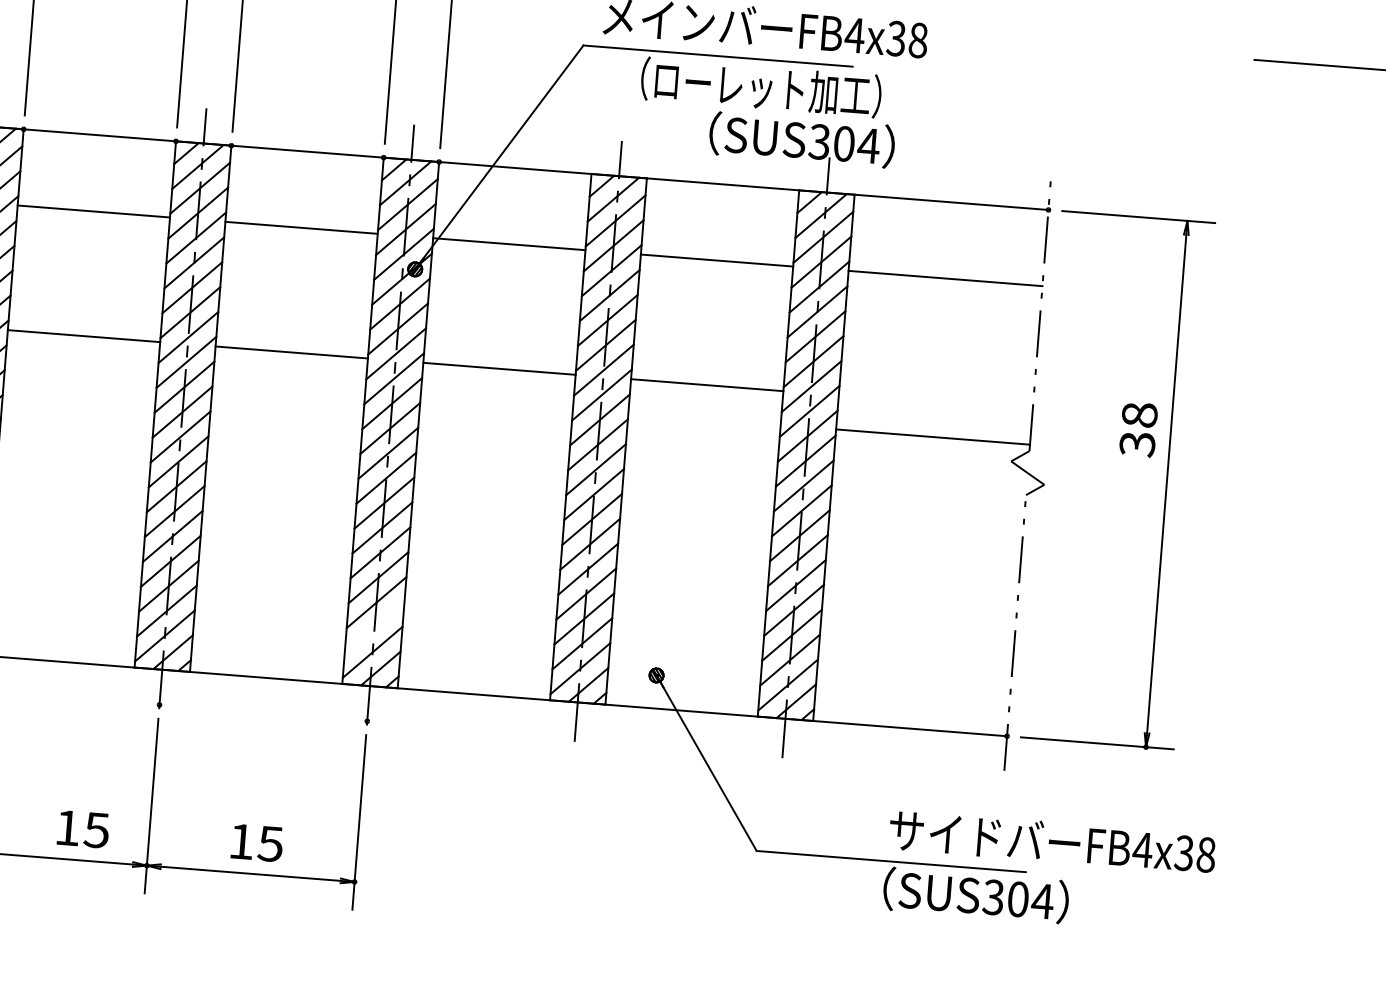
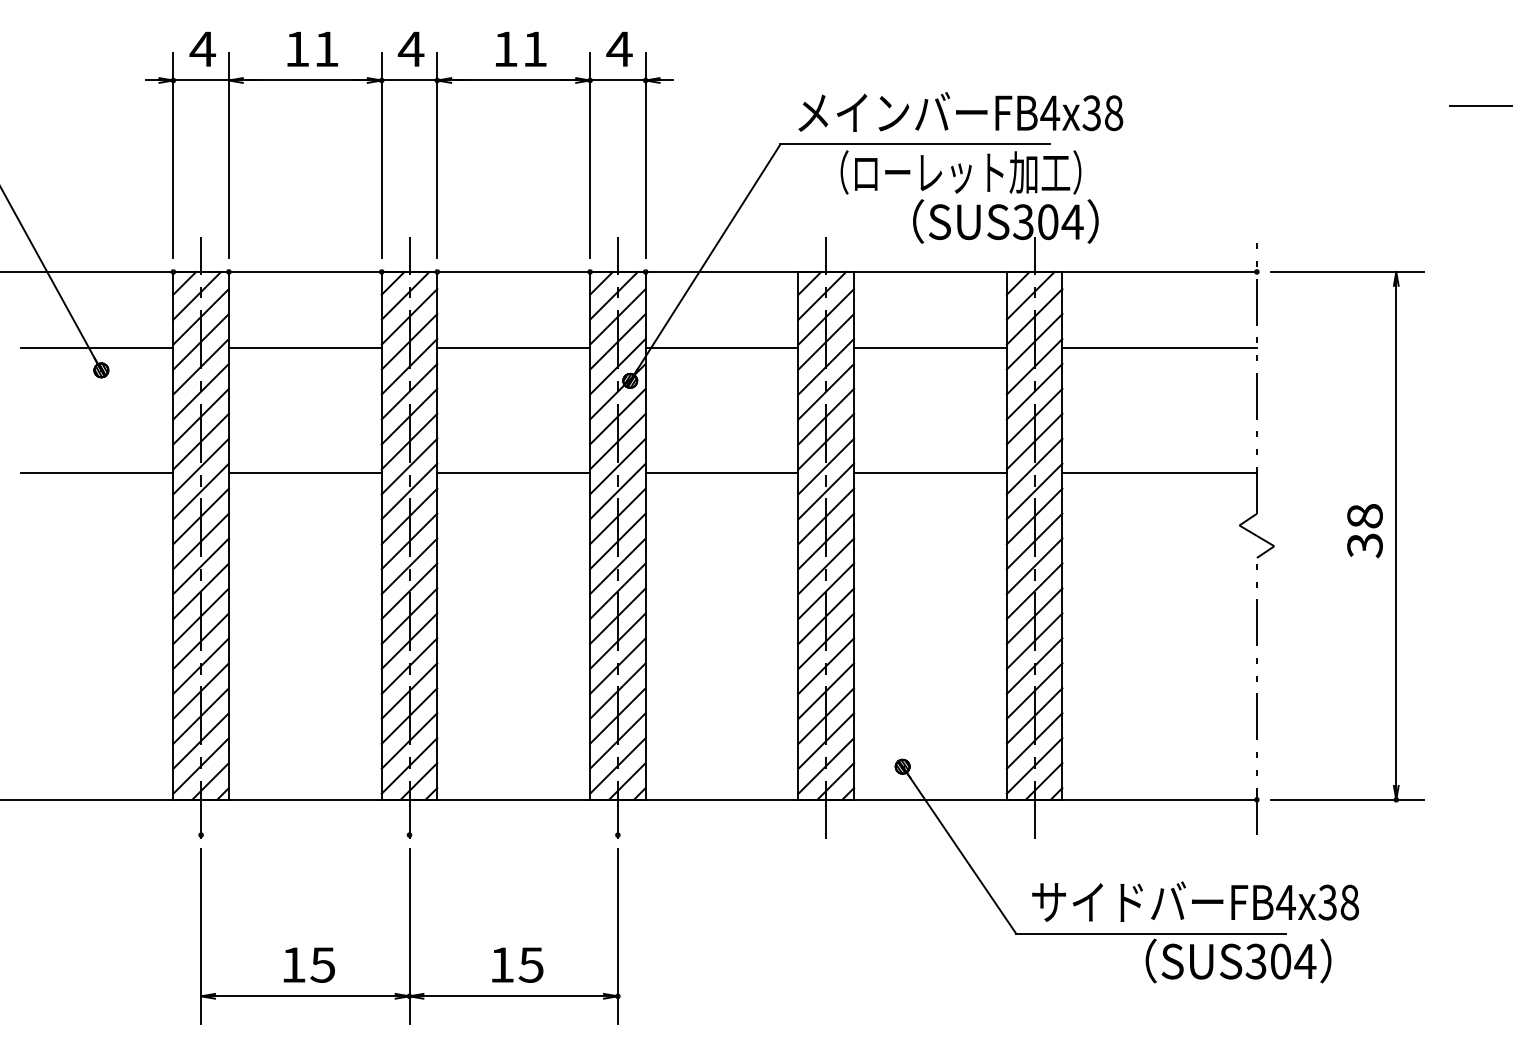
text: (1138, 430) -> (1364, 531), moved
line: (932, 437) -> (1159, 473), moved
line: (374, 626) -> (617, 740), added
text: (83, 828) -> (309, 964), moved
text: (1052, 841) -> (1195, 901), moved

